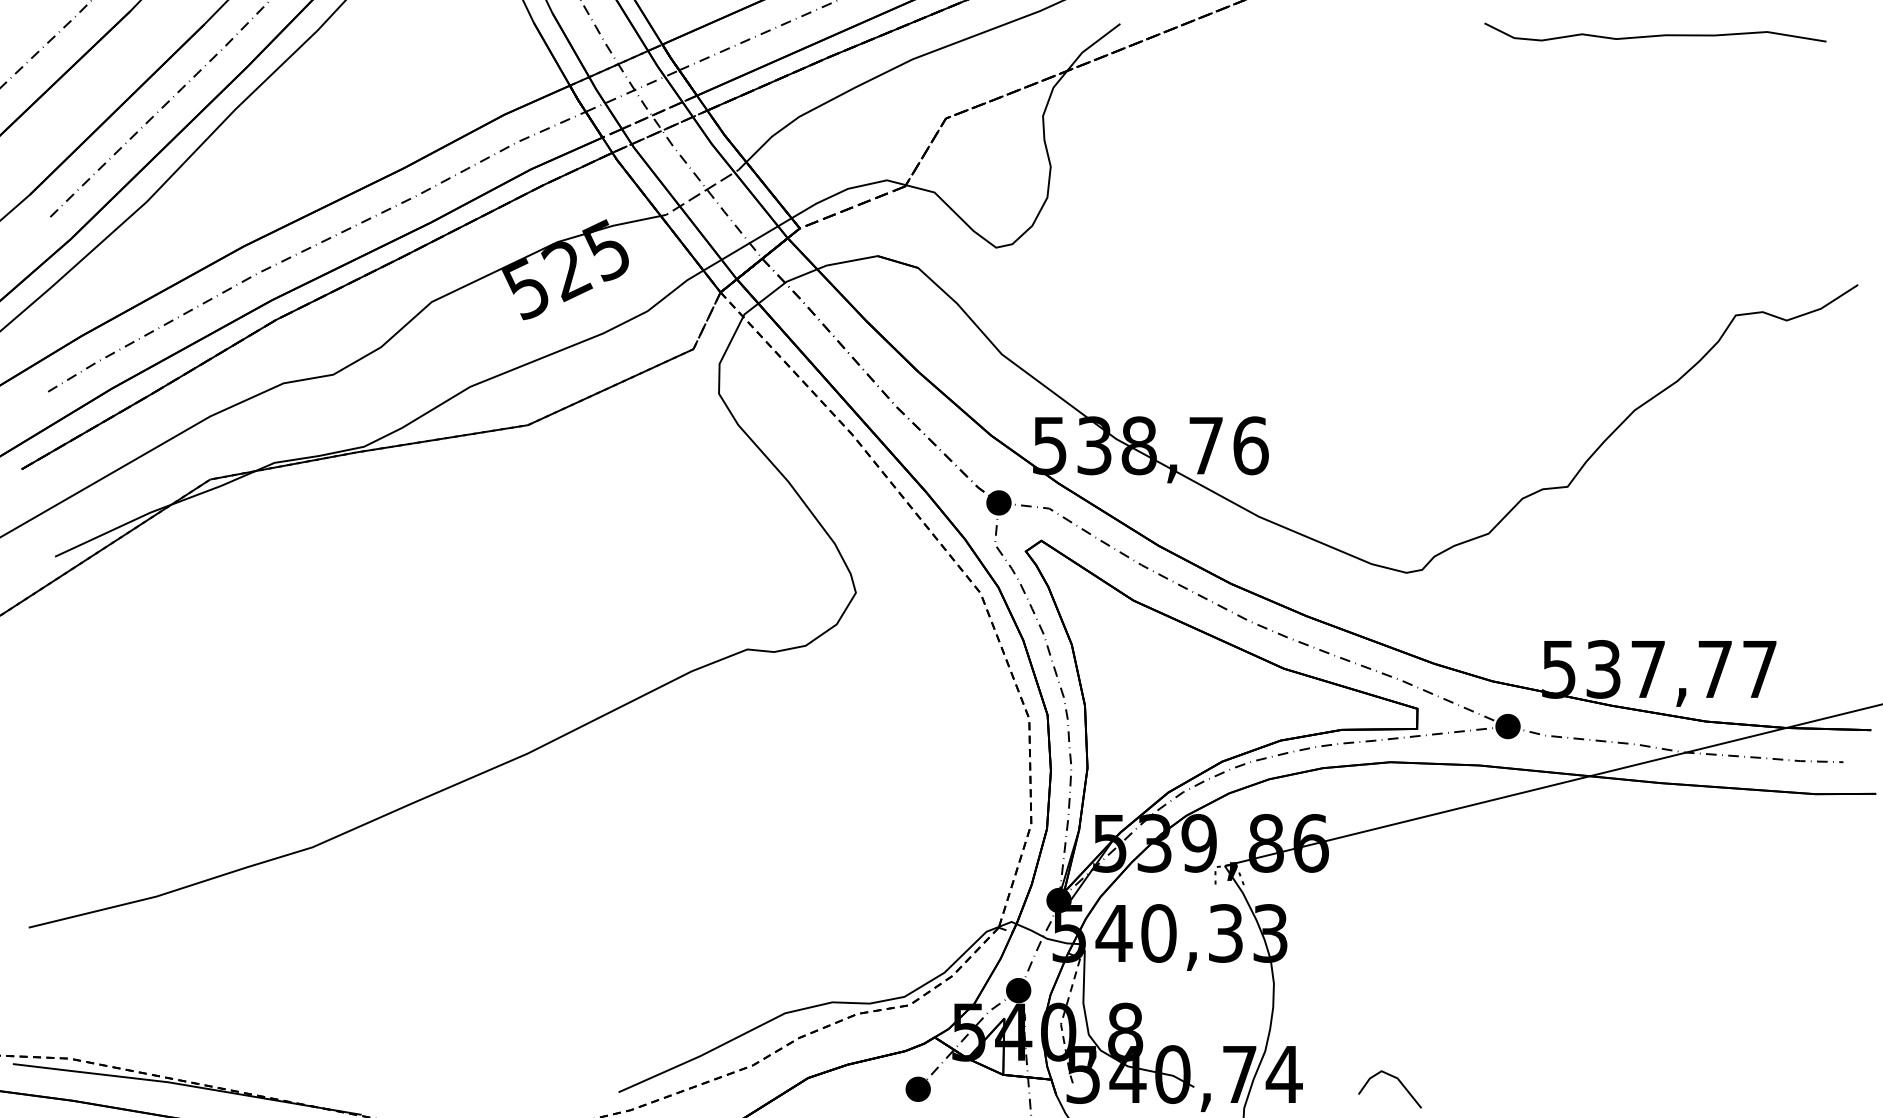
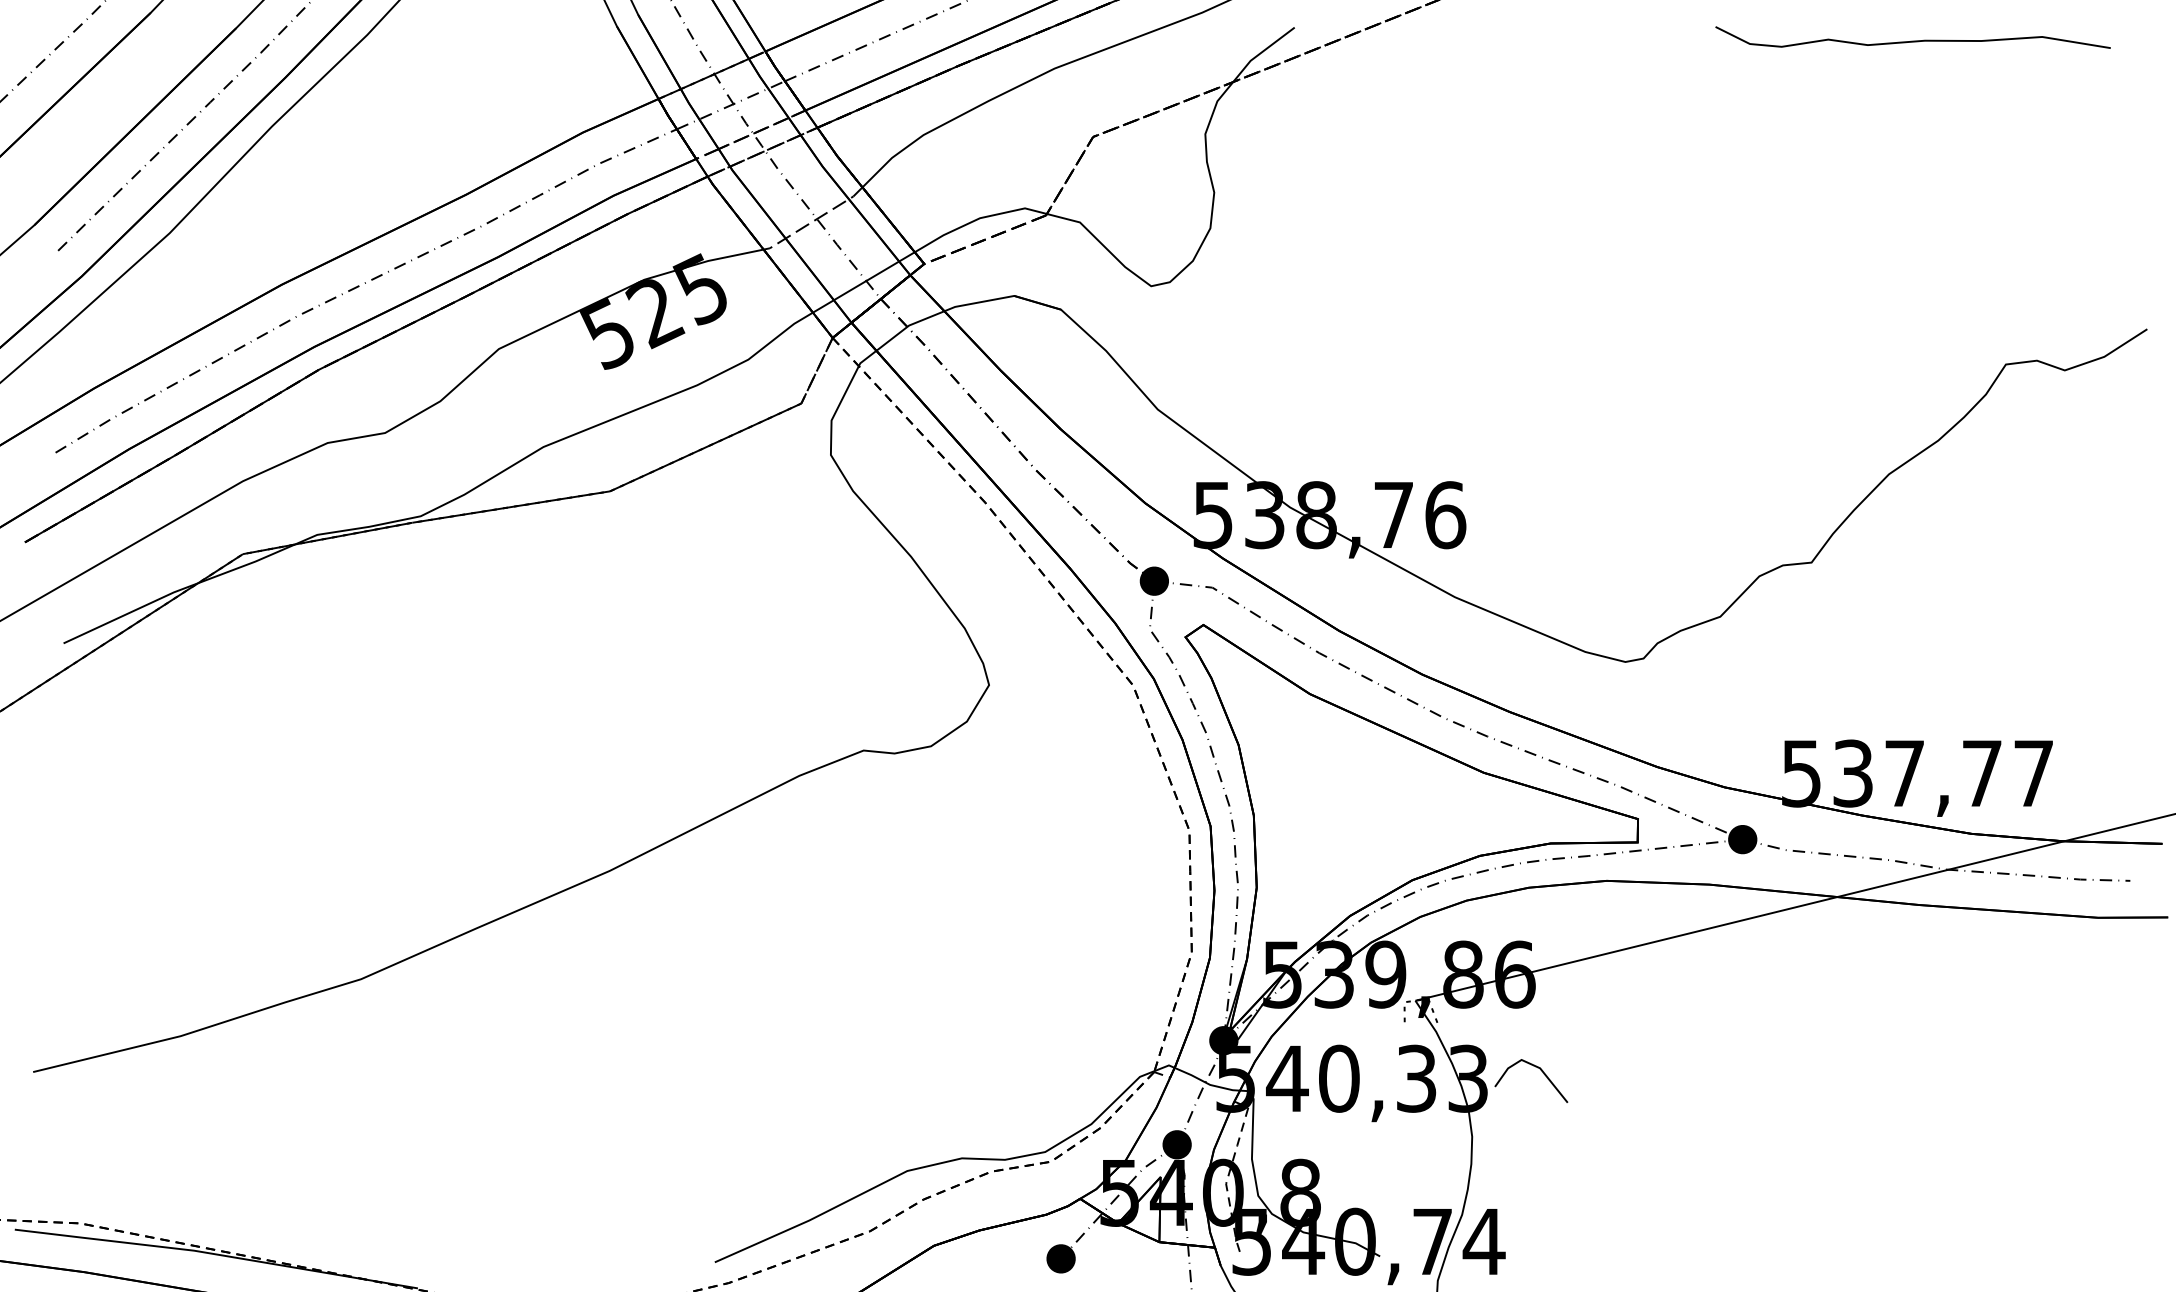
line: (1395, 1078) -> (1537, 1068), moved

